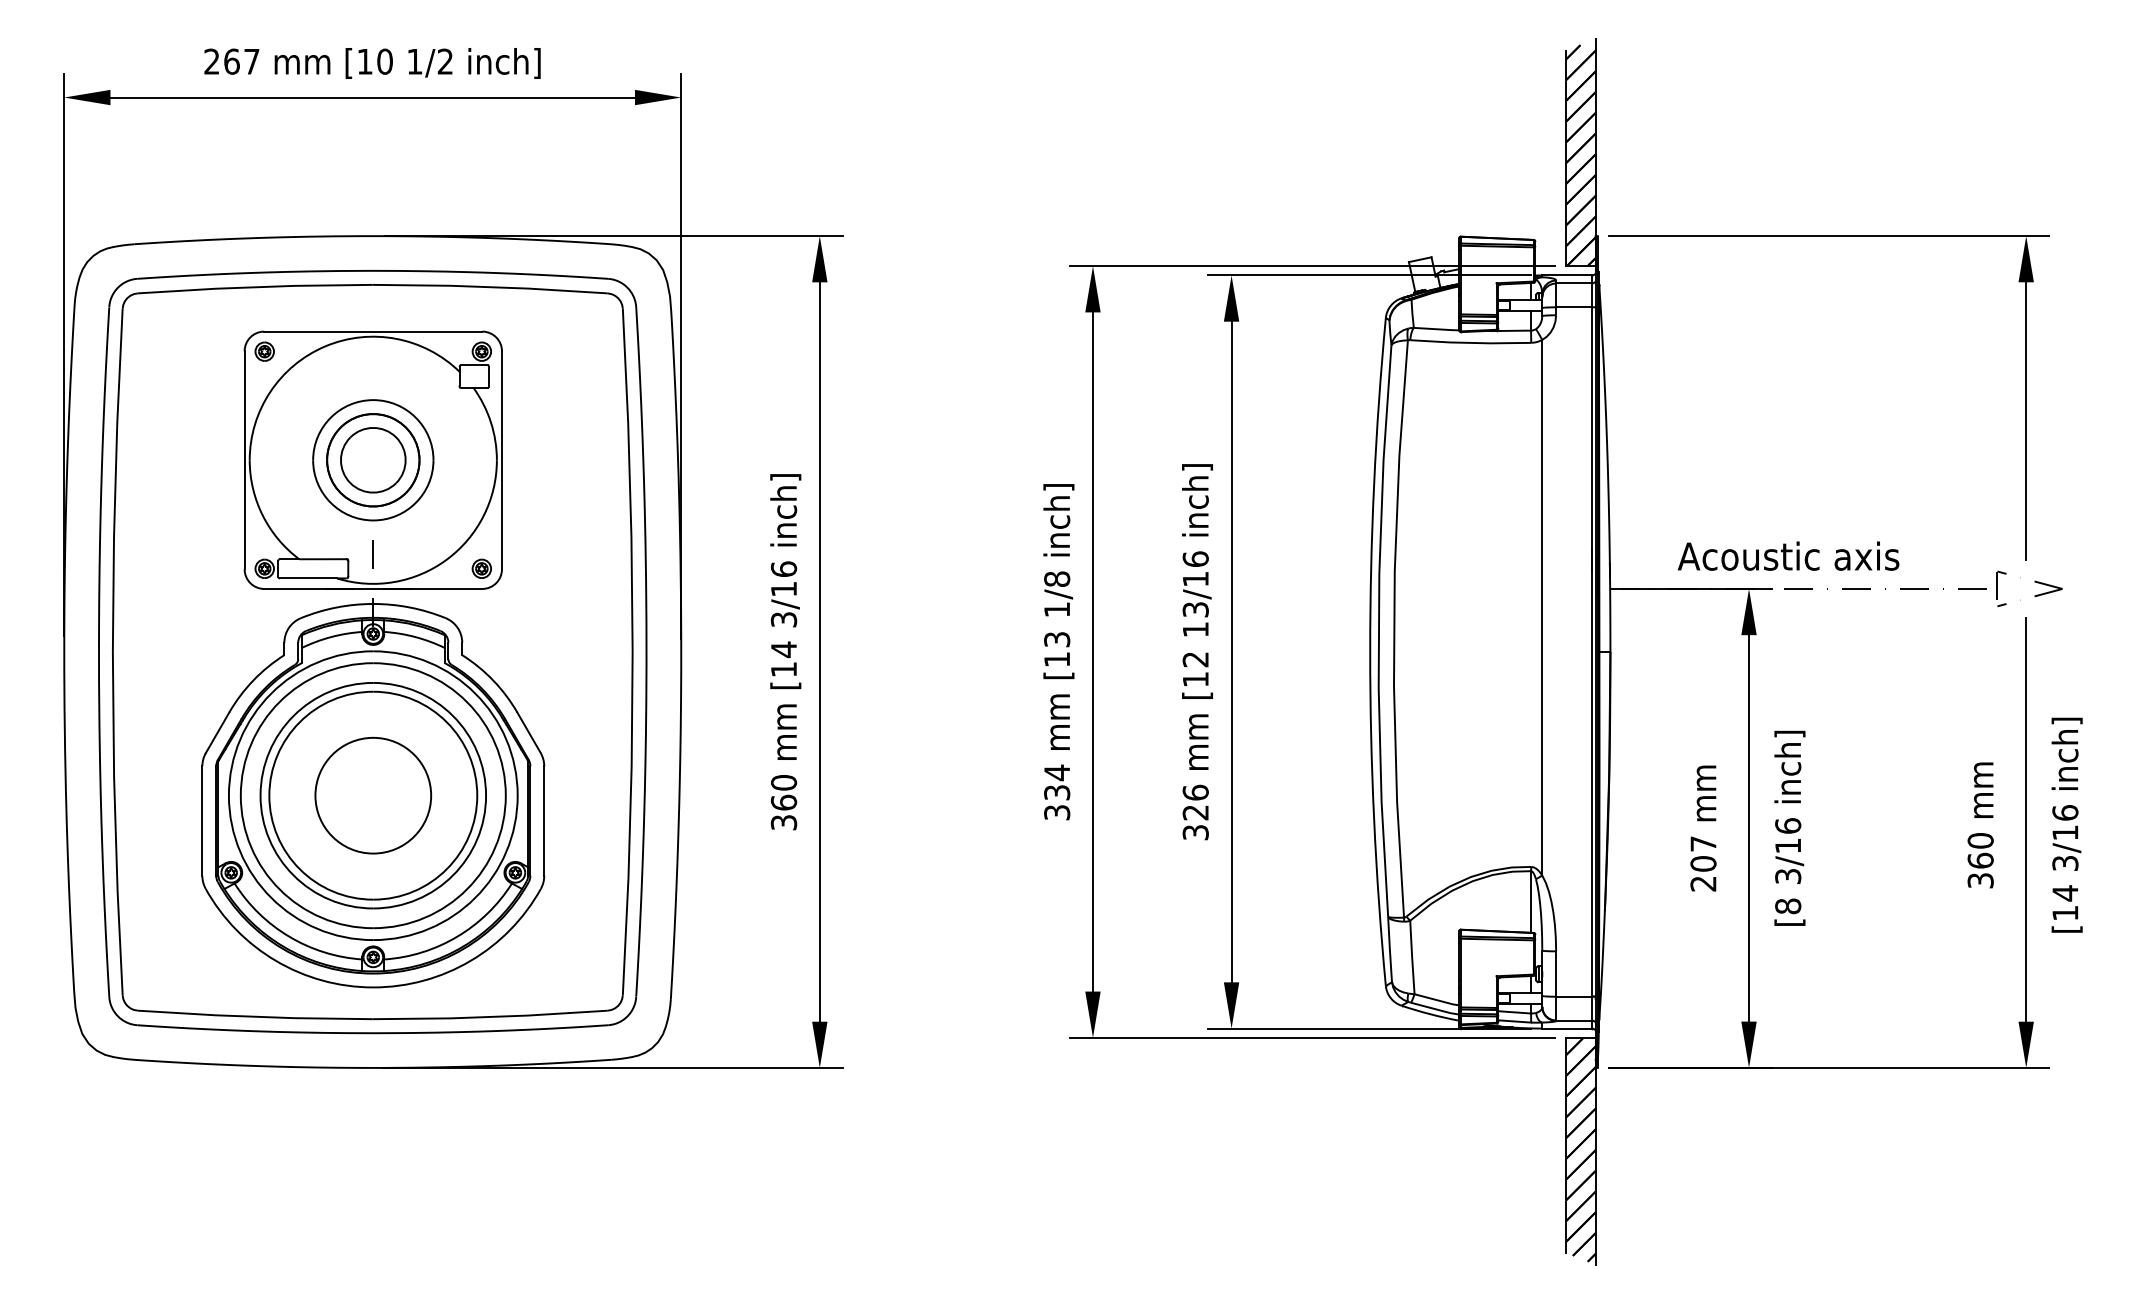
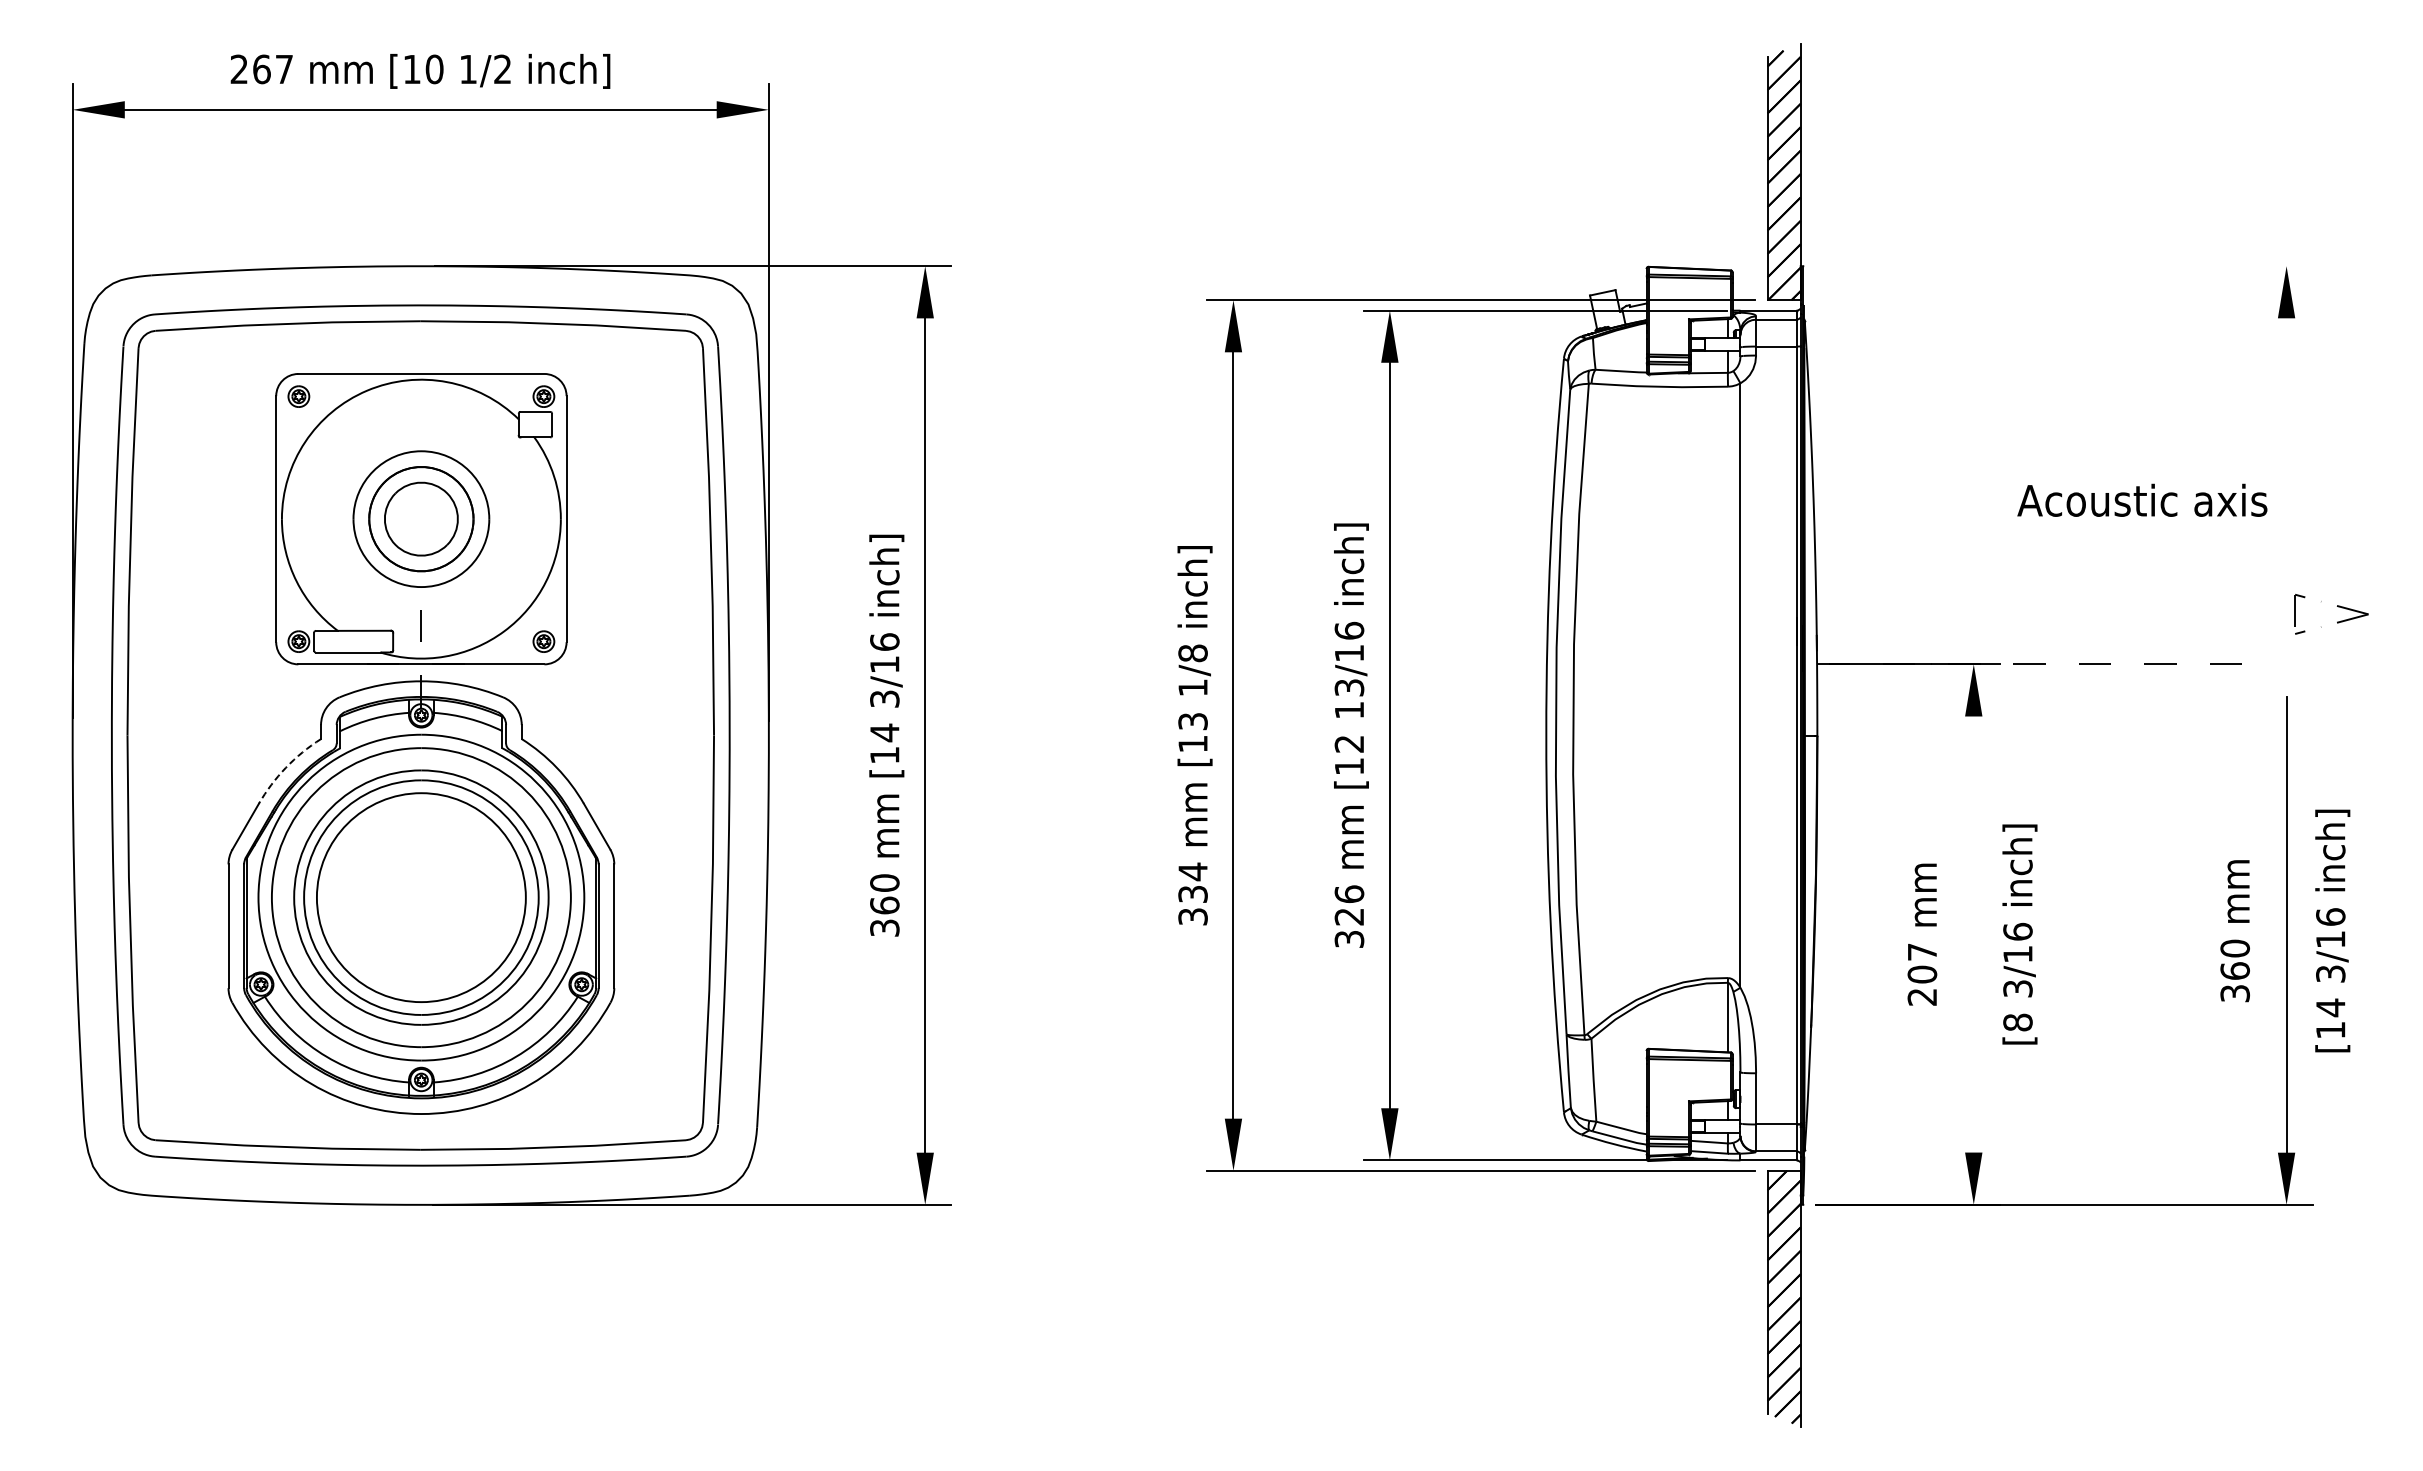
line: (1829, 236) -> (2064, 266), removed
line: (2026, 420) -> (2286, 474), removed
text: (1788, 555) -> (2142, 499), moved
part: (2035, 595) -> (2337, 621), moved
arc: (253, 680) -> (286, 767), solid -> dashed
circle: (373, 795) -> (421, 897), size x1.6
line: (1748, 828) -> (1973, 934), removed

